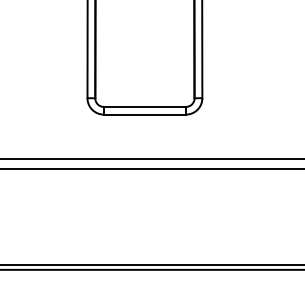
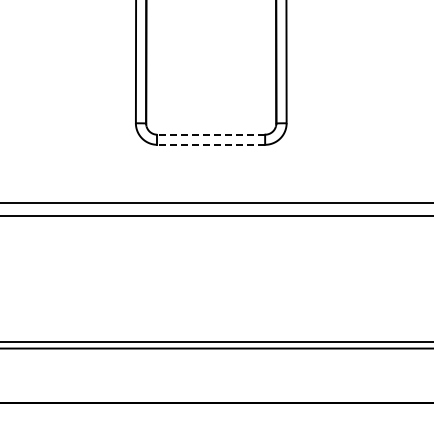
line: (145, 106) -> (211, 134), solid -> dashed
line: (145, 114) -> (211, 144), solid -> dashed

